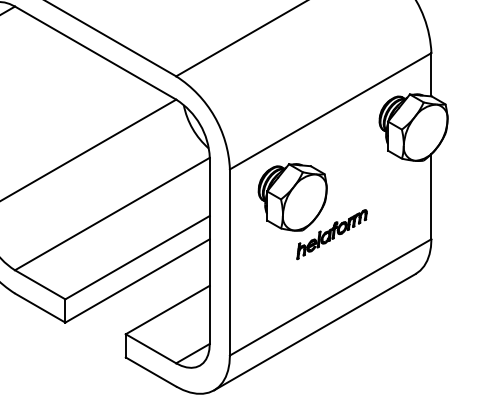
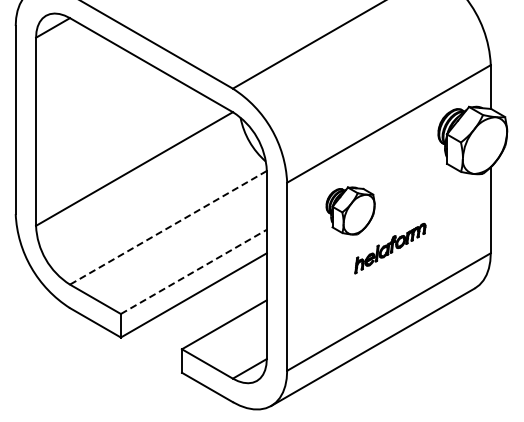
part: (292, 196) -> (350, 210), size x0.7
line: (112, 213) -> (168, 227), solid -> dashed
line: (138, 257) -> (194, 271), solid -> dashed

